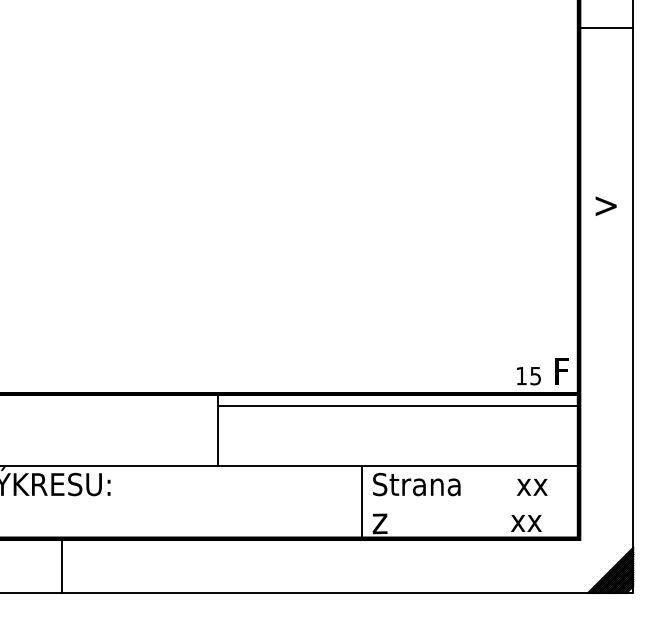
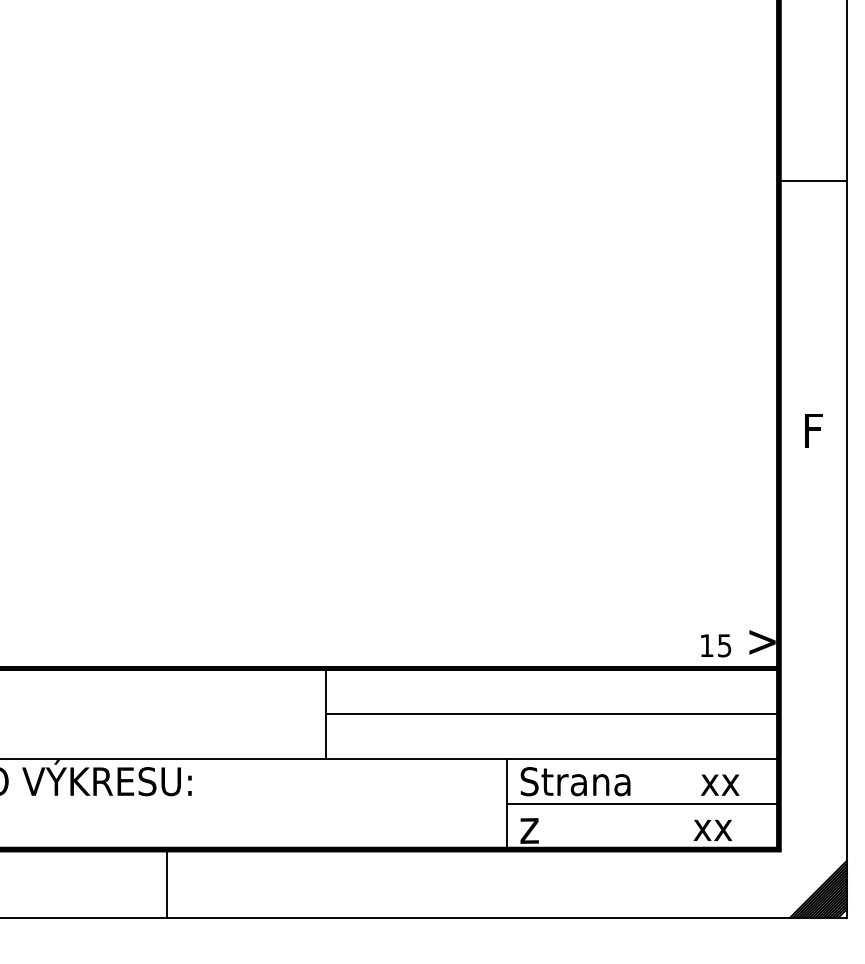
line: (605, 27) -> (812, 181), moved
text: (605, 204) -> (812, 430), > -> F
text: (565, 371) -> (762, 639), F -> >
line: (397, 405) -> (551, 713), moved
line: (470, 502) -> (642, 804), added
line: (62, 565) -> (167, 883), moved

